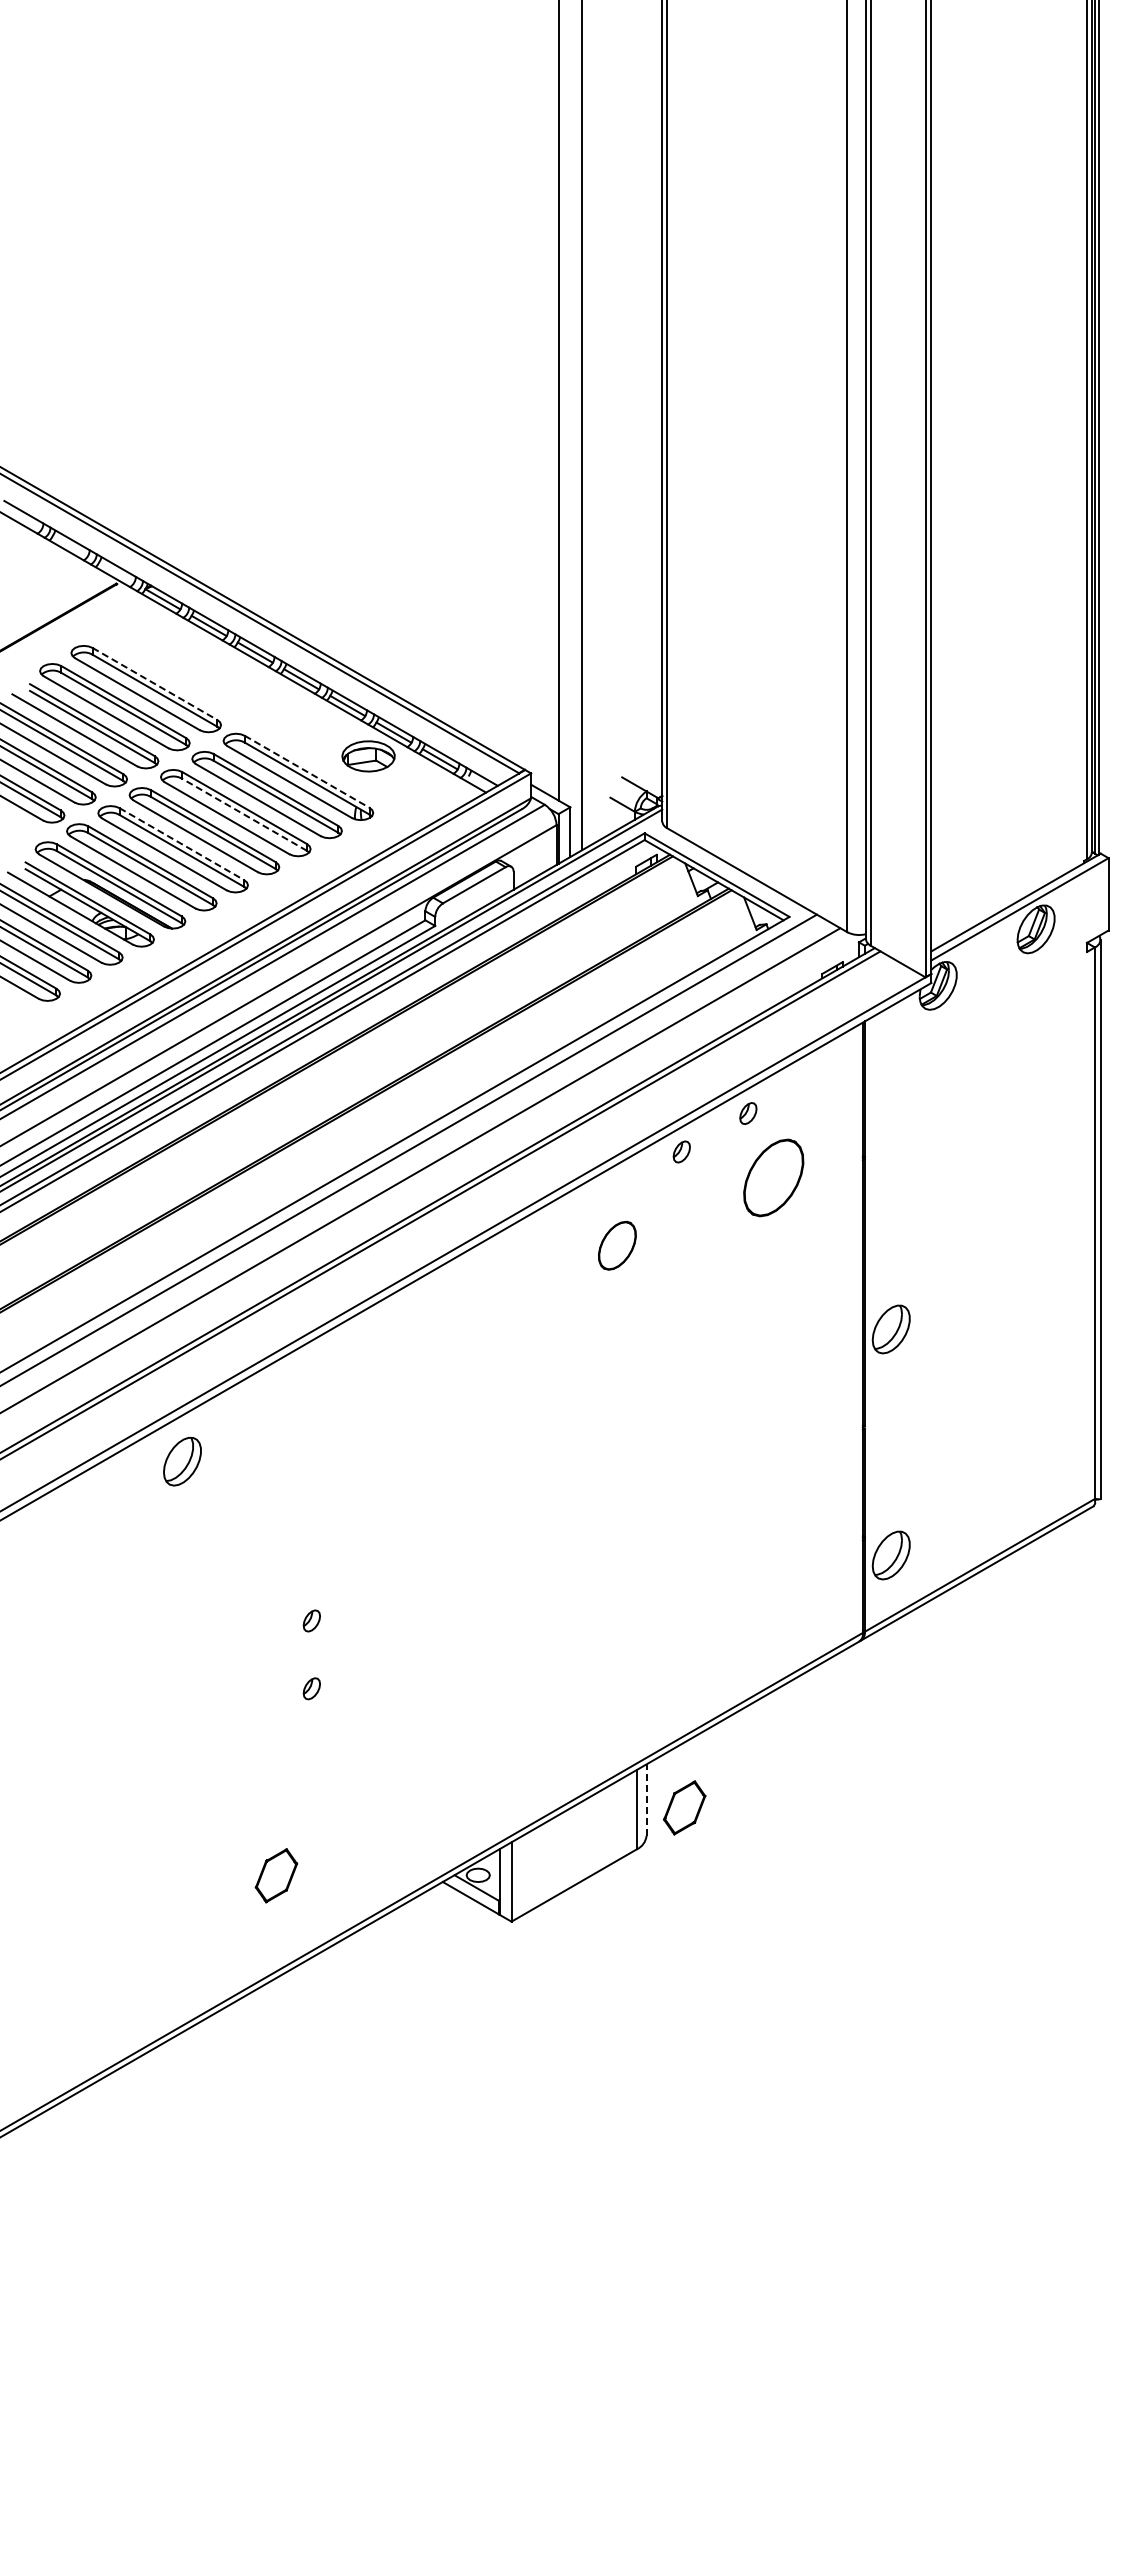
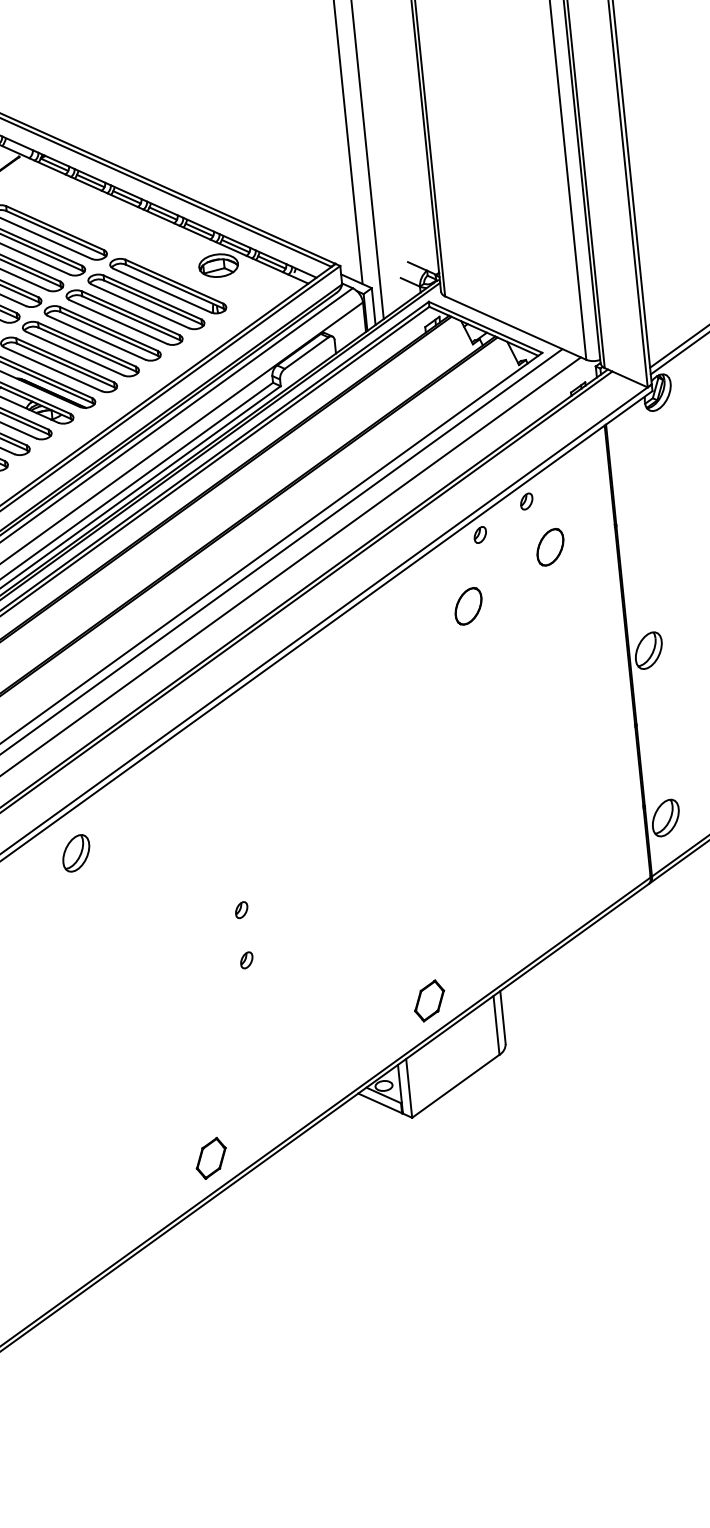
line: (155, 684) -> (55, 228), dashed -> solid
line: (307, 772) -> (174, 282), dashed -> solid
line: (244, 814) -> (131, 318), dashed -> solid
line: (182, 844) -> (87, 344), dashed -> solid
part: (773, 1177) -> (550, 547), size x0.62
part: (617, 1245) -> (468, 606), moved
part: (182, 1461) -> (76, 853), moved
line: (646, 1800) -> (502, 1017), dashed -> solid
part: (684, 1807) -> (429, 1000), moved
part: (276, 1875) -> (211, 1158), moved

